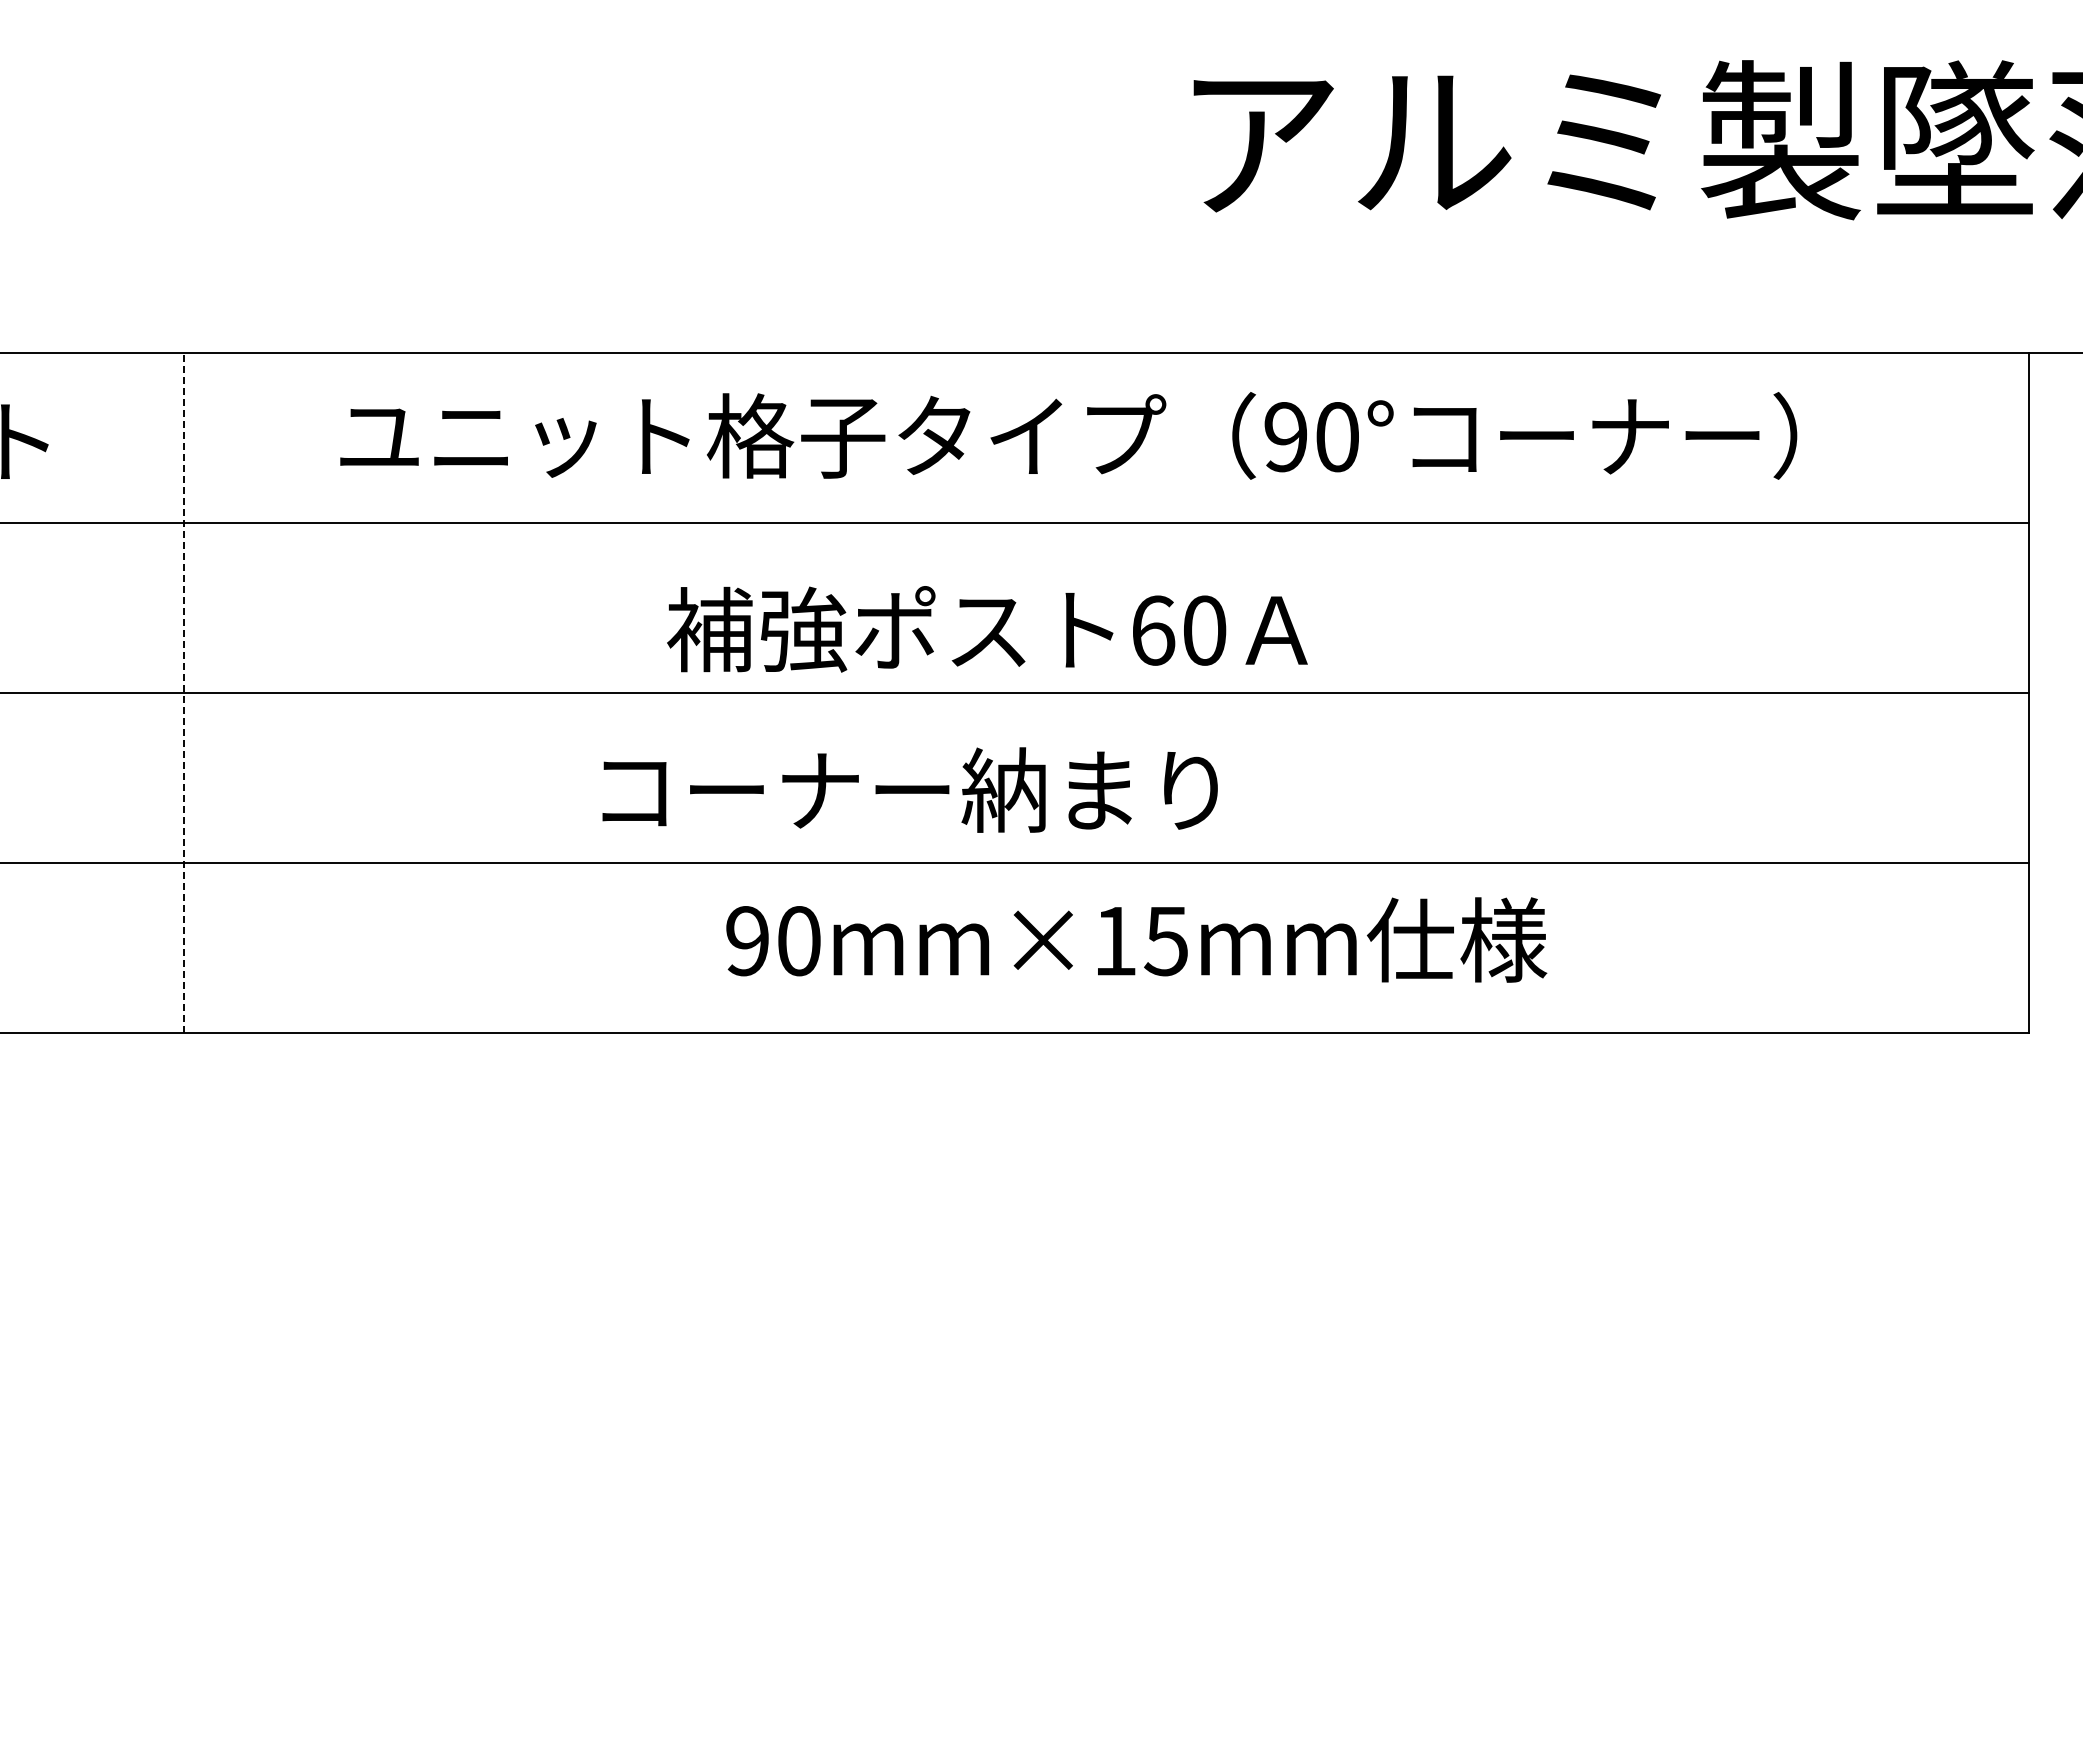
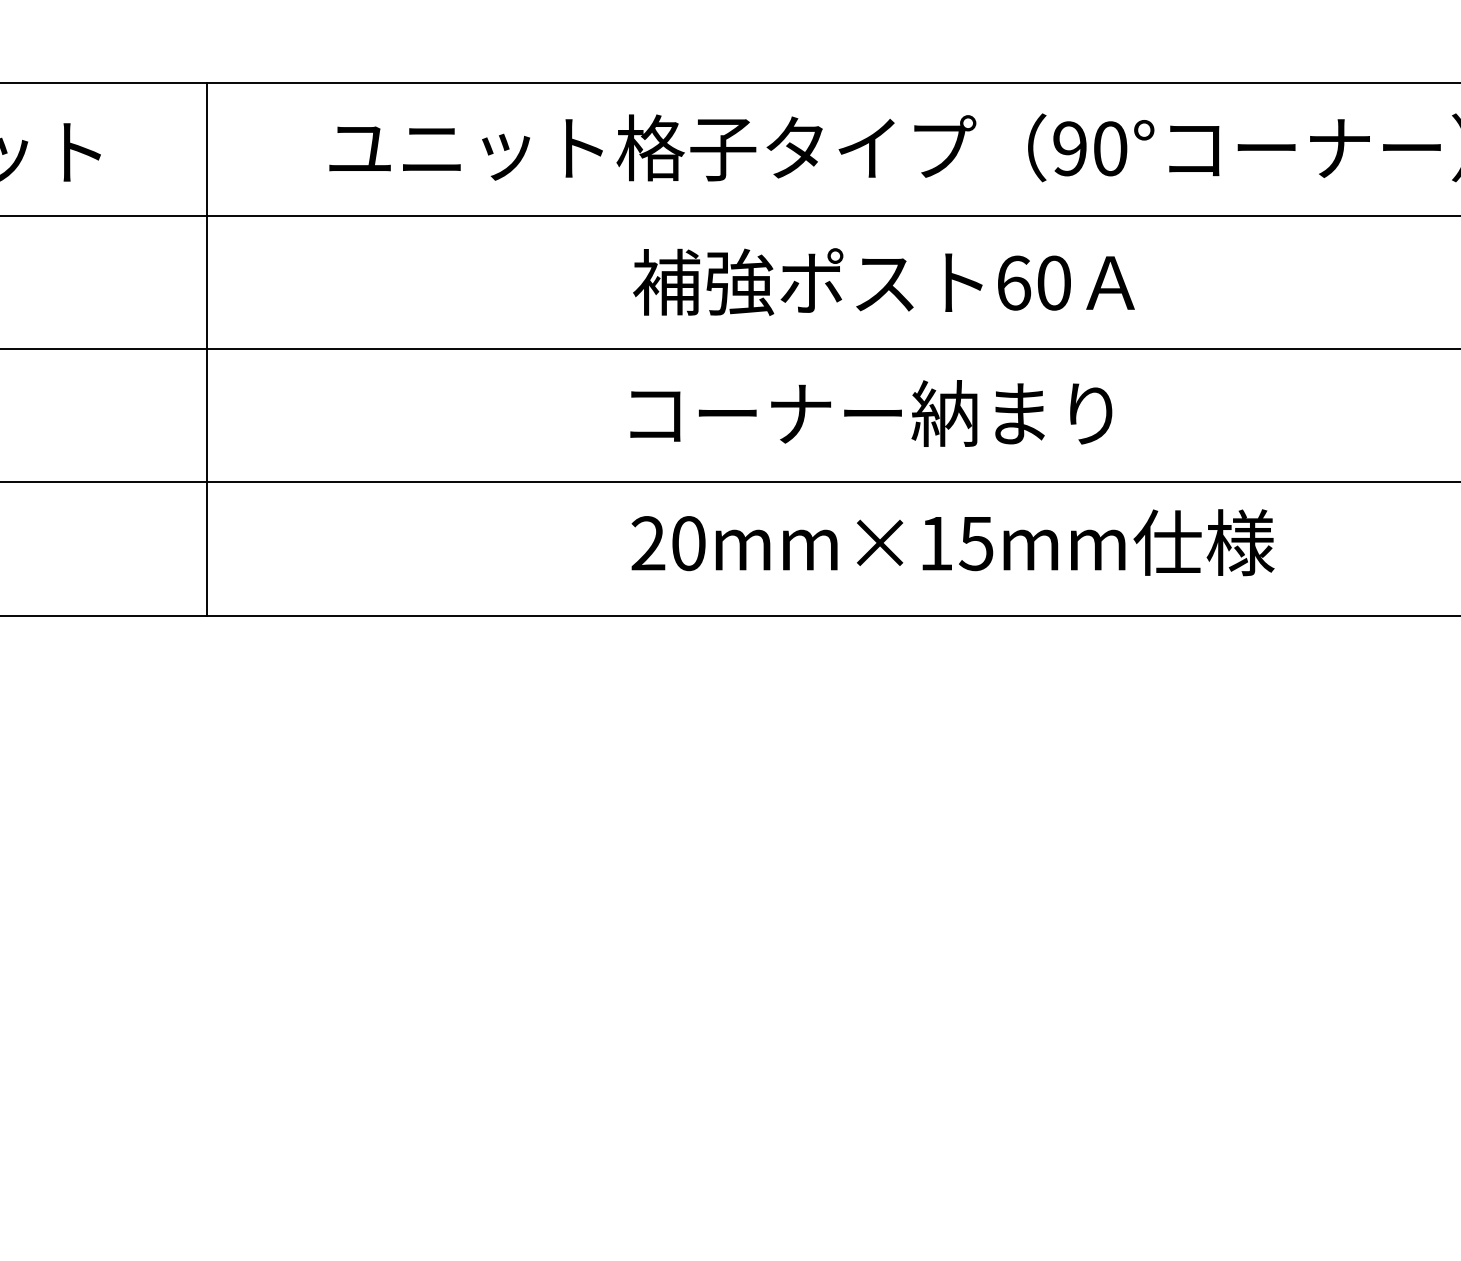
text: (987, 629) -> (884, 282), moved
line: (183, 693) -> (206, 349), dashed -> solid
text: (909, 789) -> (870, 413), moved
text: (747, 941) -> (648, 543), 90mm×15mm -> 20mm×15mm

